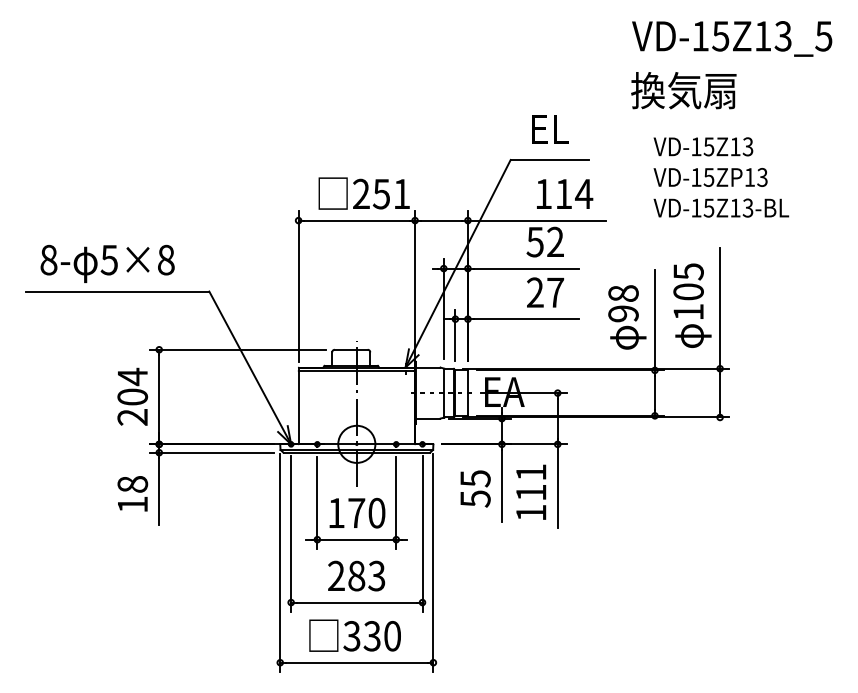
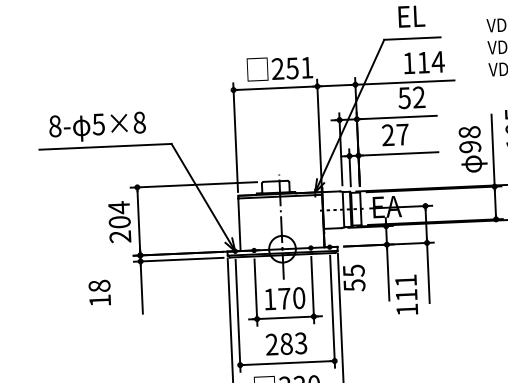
text: (545, 292) -> (395, 134), moved
text: (475, 488) -> (354, 277), moved
text: (531, 491) -> (406, 294), moved
text: (132, 493) -> (99, 292), moved

